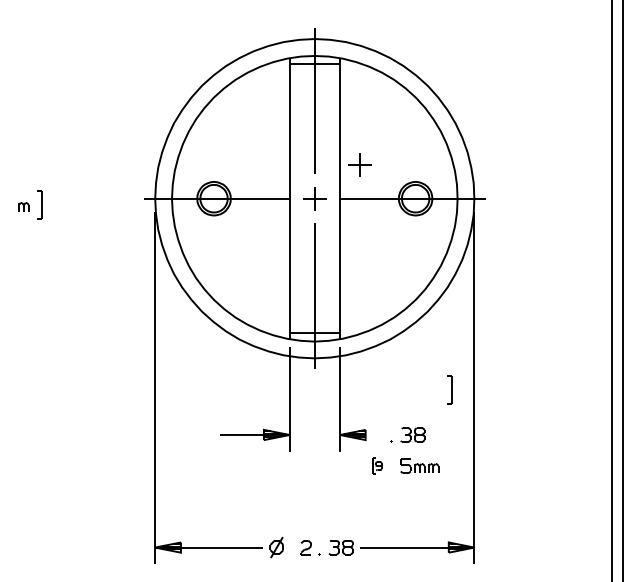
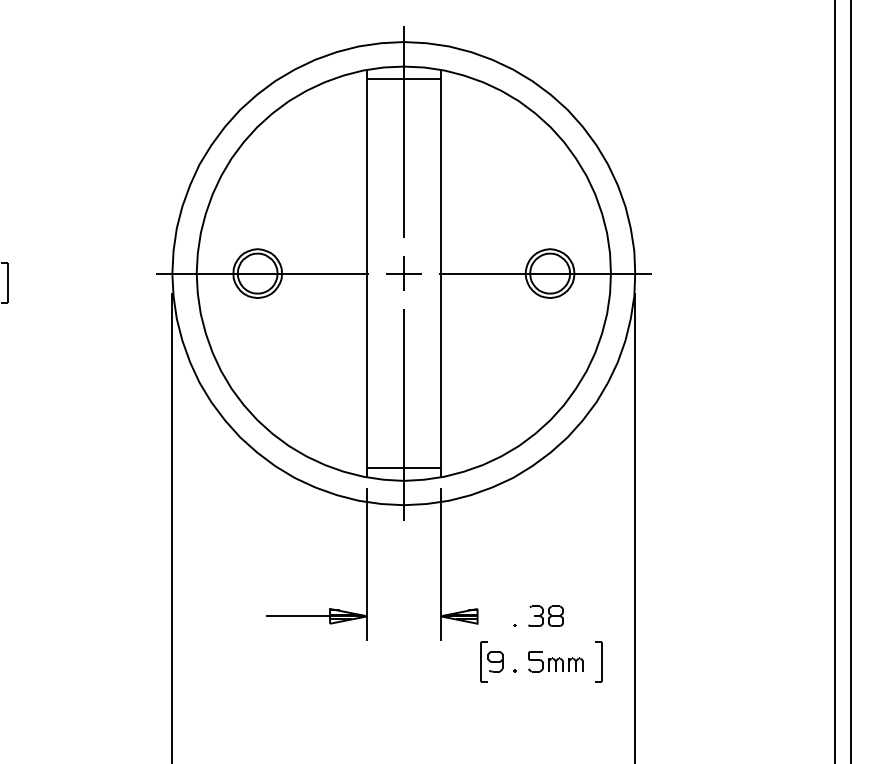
part: (359, 164) -> (468, 224), removed
part: (449, 389) -> (599, 660), moved
part: (379, 465) -> (497, 660), size x1.67

